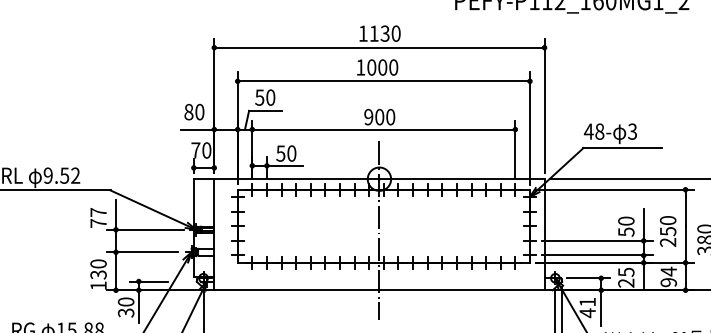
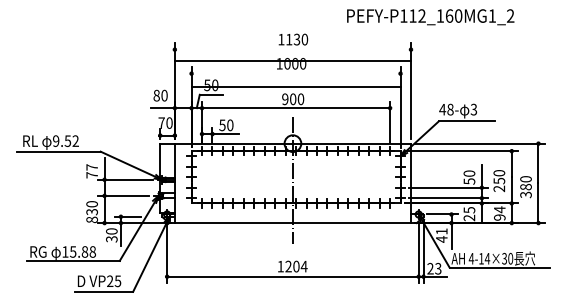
line: (378, 47) -> (292, 60), moved
line: (383, 81) -> (295, 86), moved
text: (97, 285) -> (91, 219), 130 -> 830

